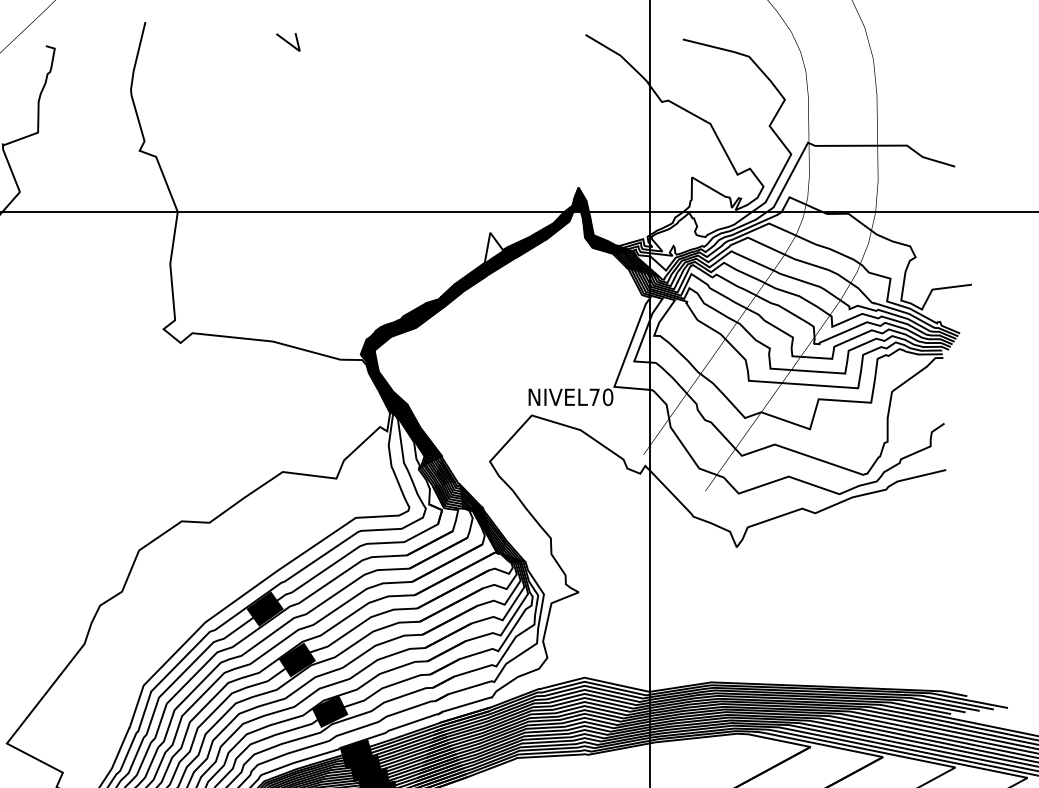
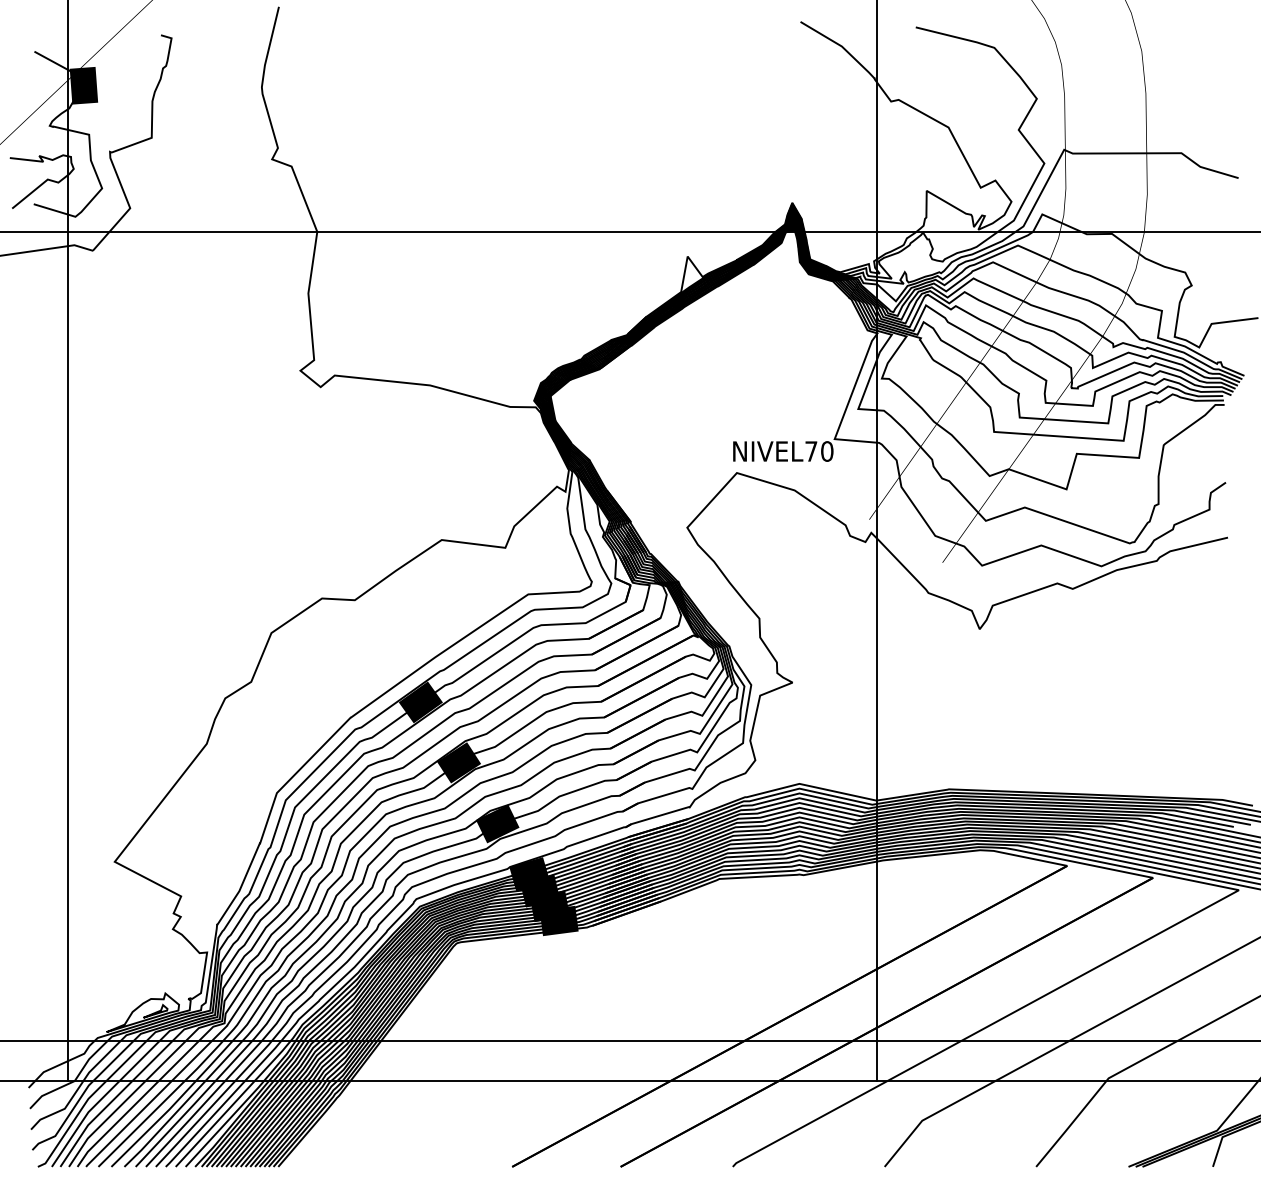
line: (288, 42) -> (448, 30), removed

